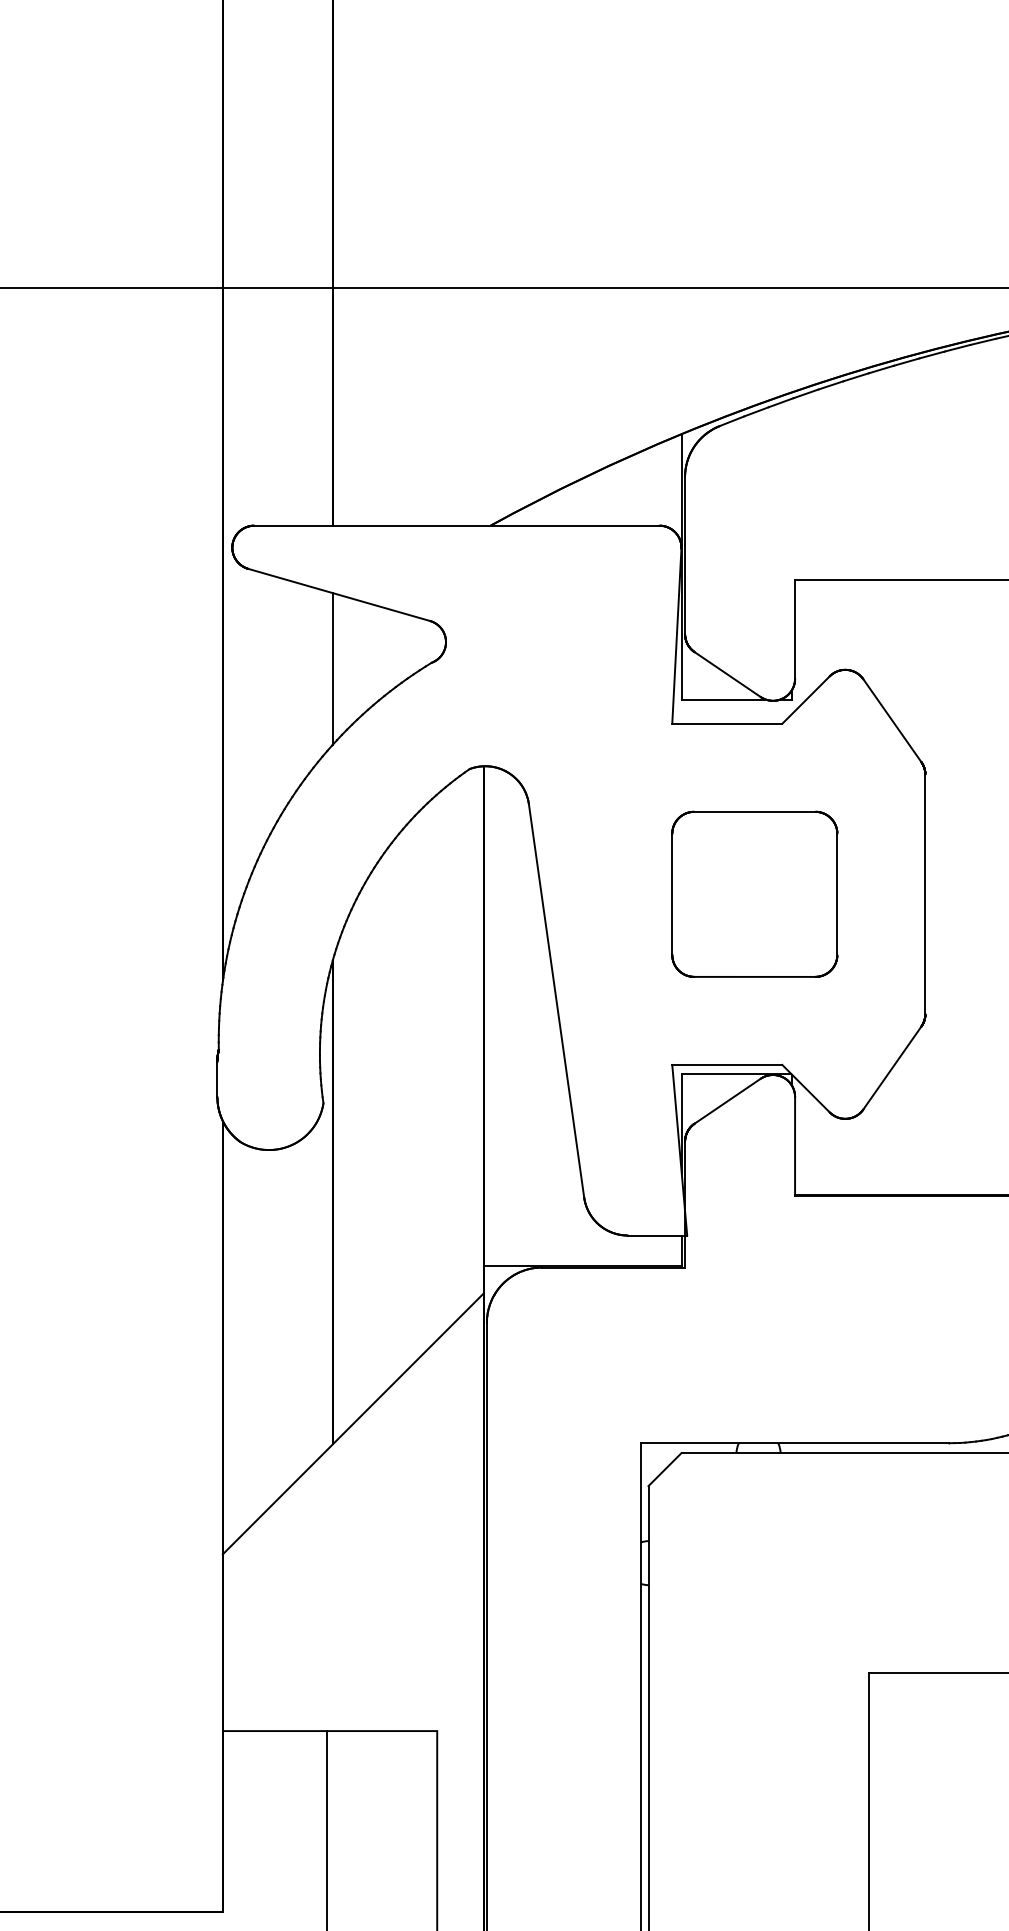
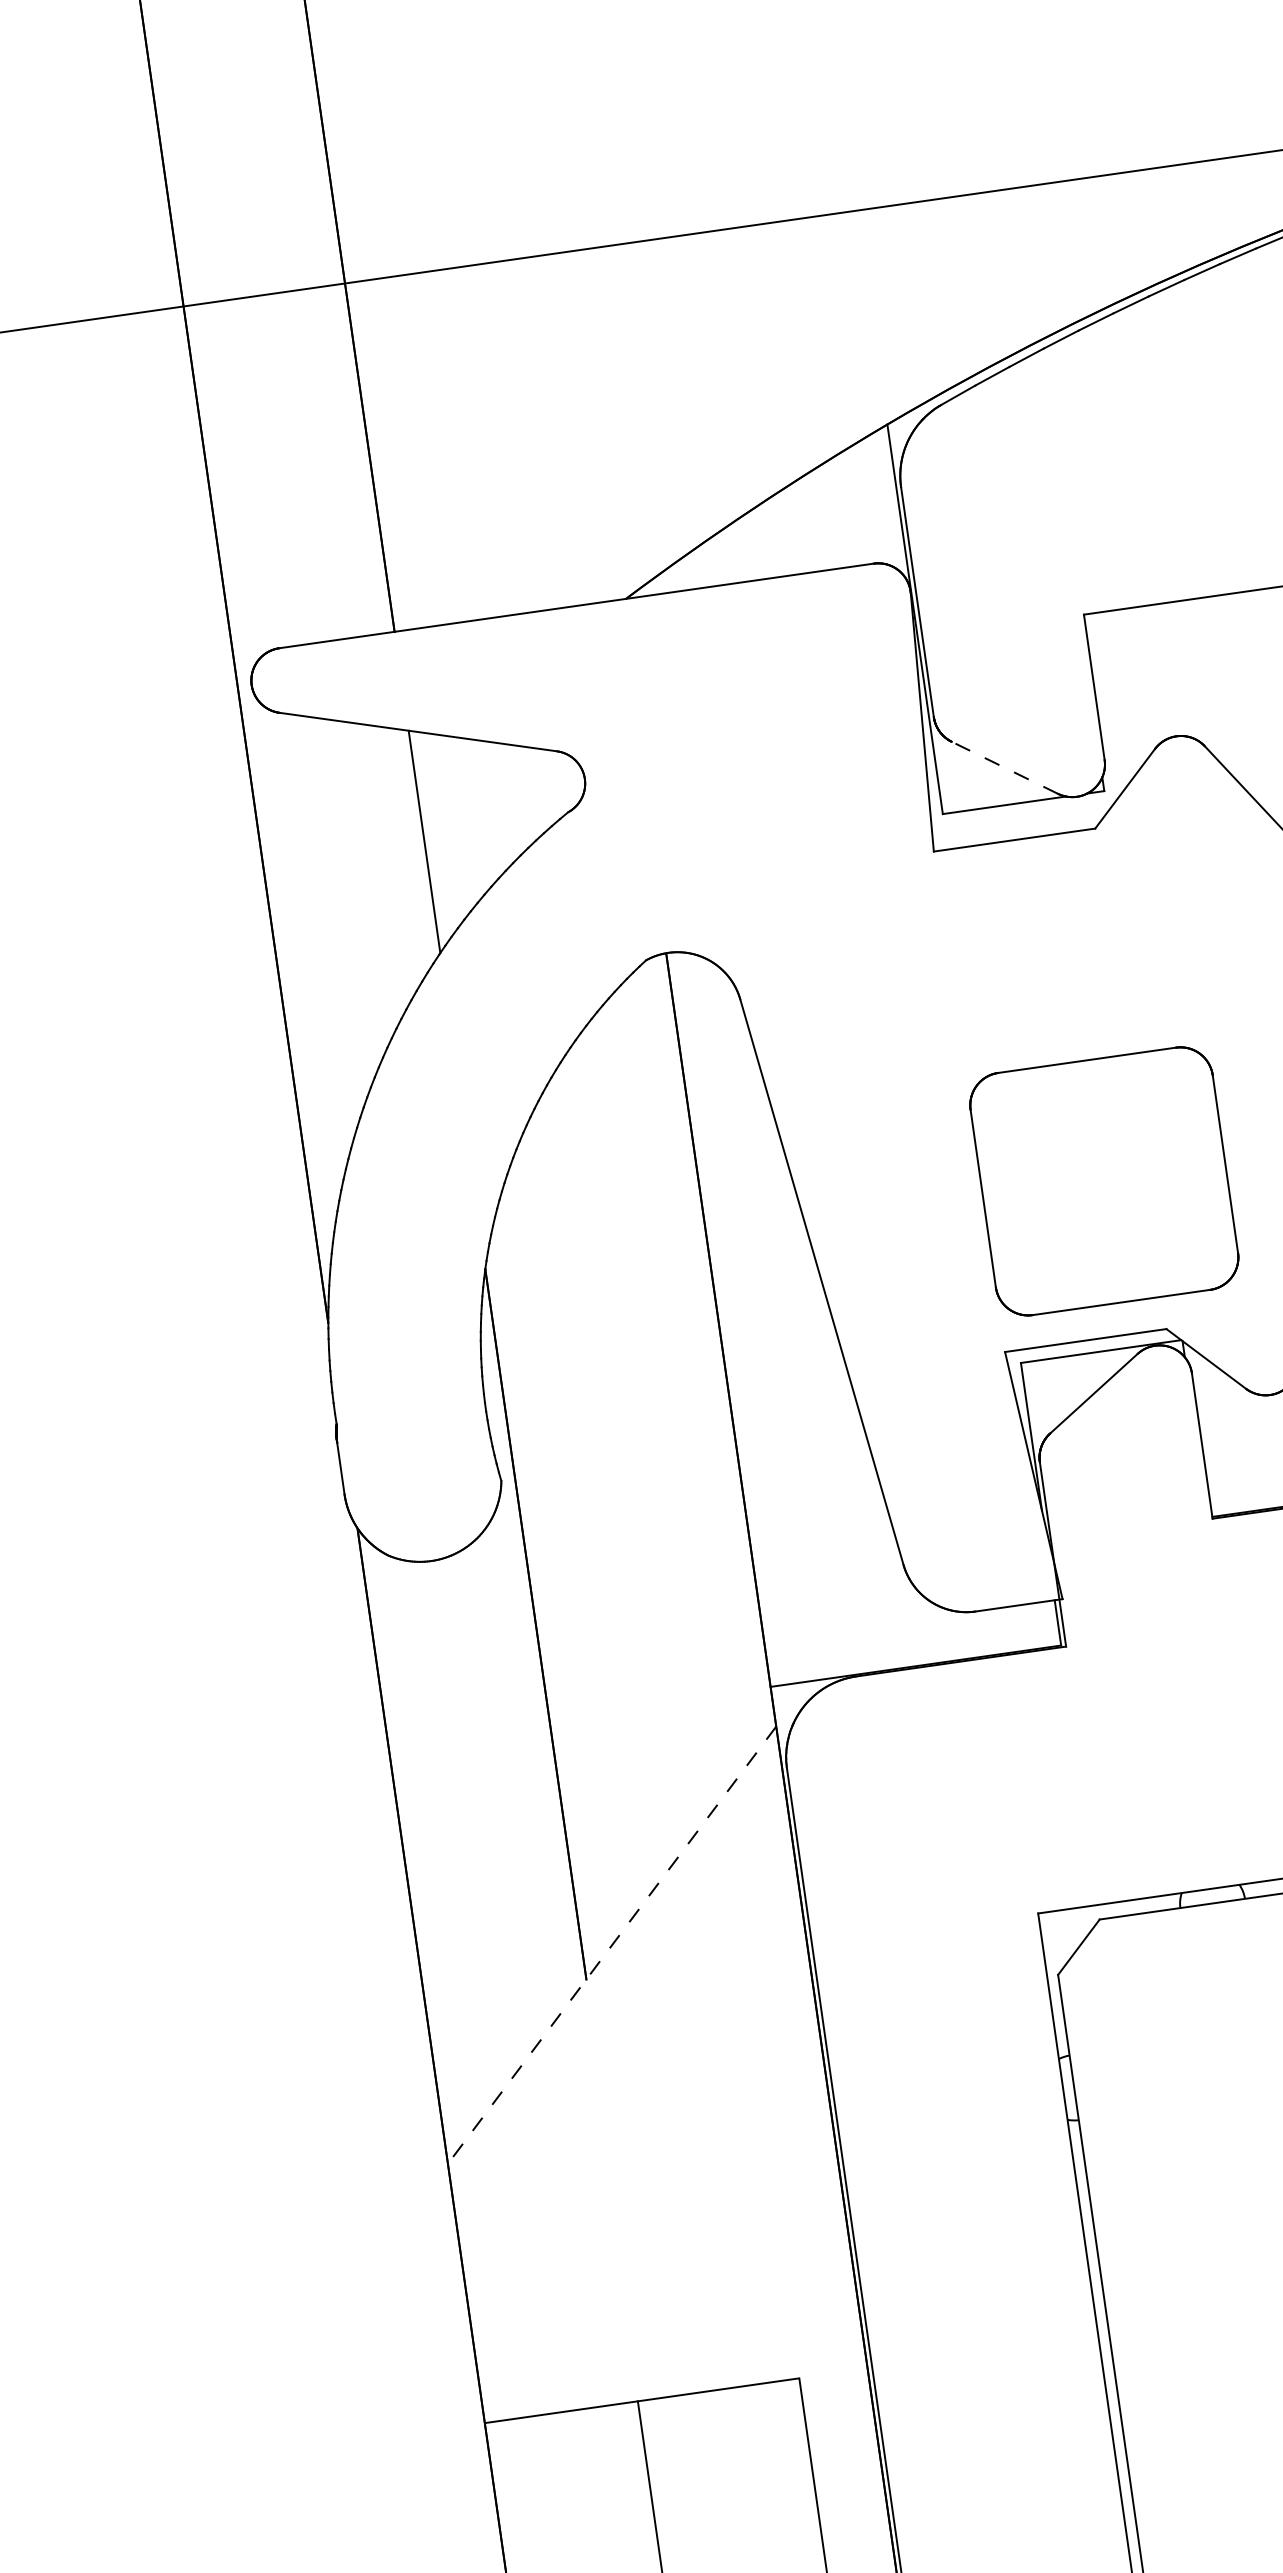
line: (727, 674) -> (1004, 767), solid -> dashed
part: (754, 893) -> (1103, 1180), moved
line: (352, 1424) -> (611, 1946), solid -> dashed

